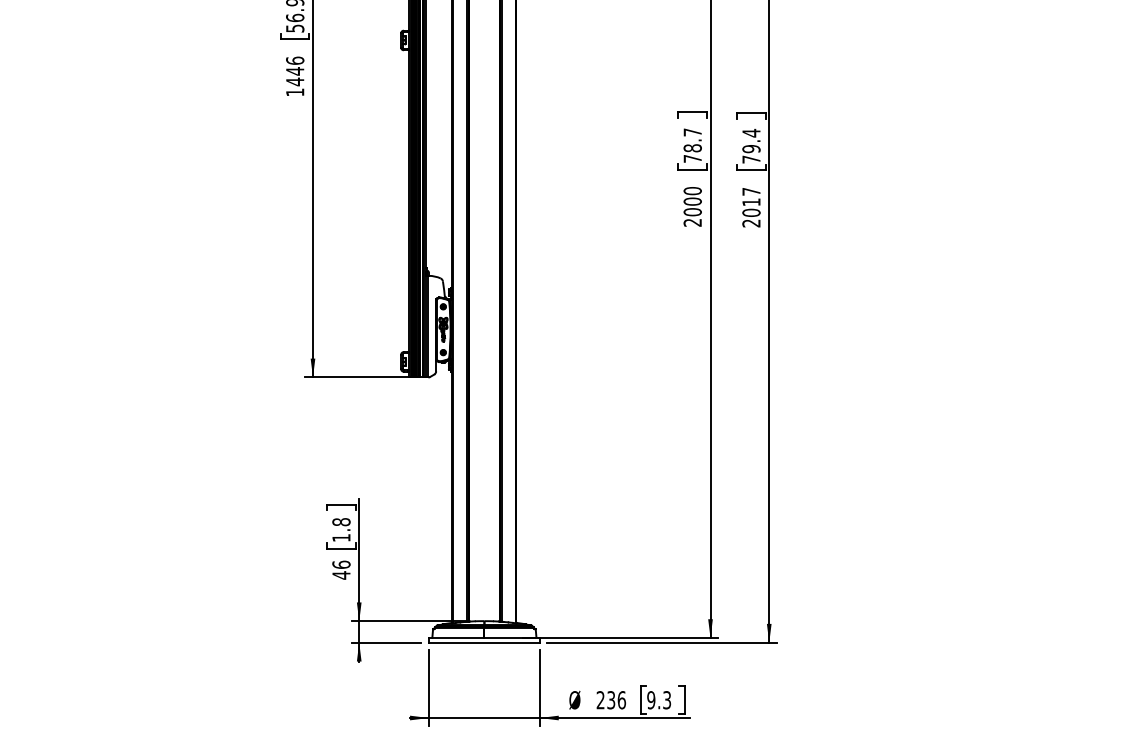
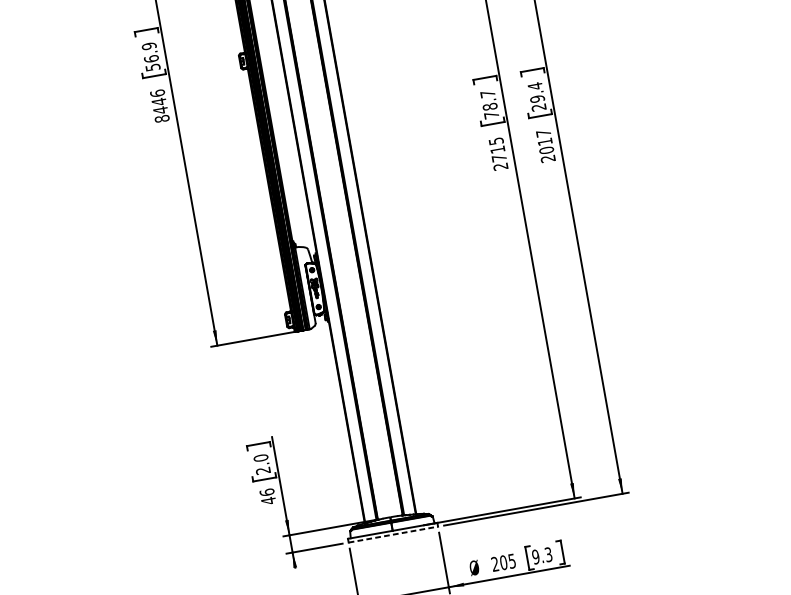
text: (295, 92) -> (162, 118), 1446 -> 8446
text: (751, 159) -> (539, 107), 79.4 -> 29.4
text: (692, 201) -> (497, 149), 2000 -> 2715
text: (341, 529) -> (262, 463), 1.8 -> 2.0
line: (484, 642) -> (393, 534), solid -> dashed
text: (616, 700) -> (507, 562), 236 -> 205

